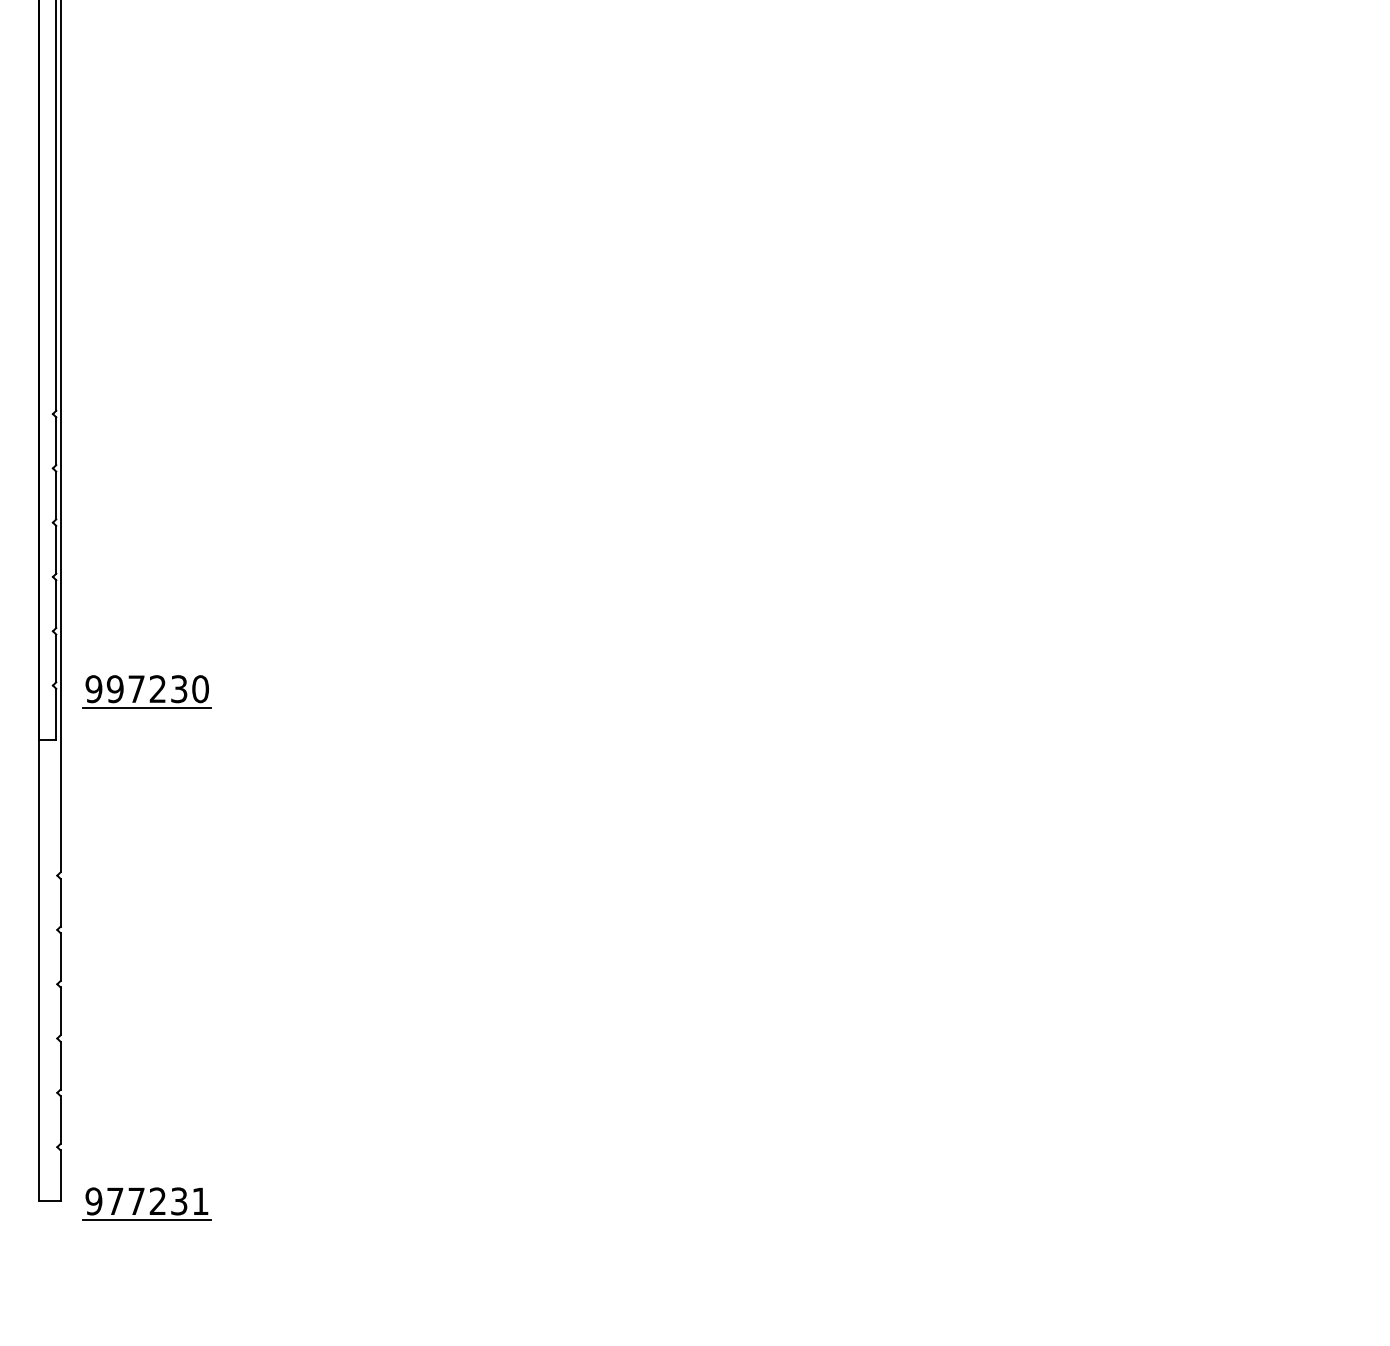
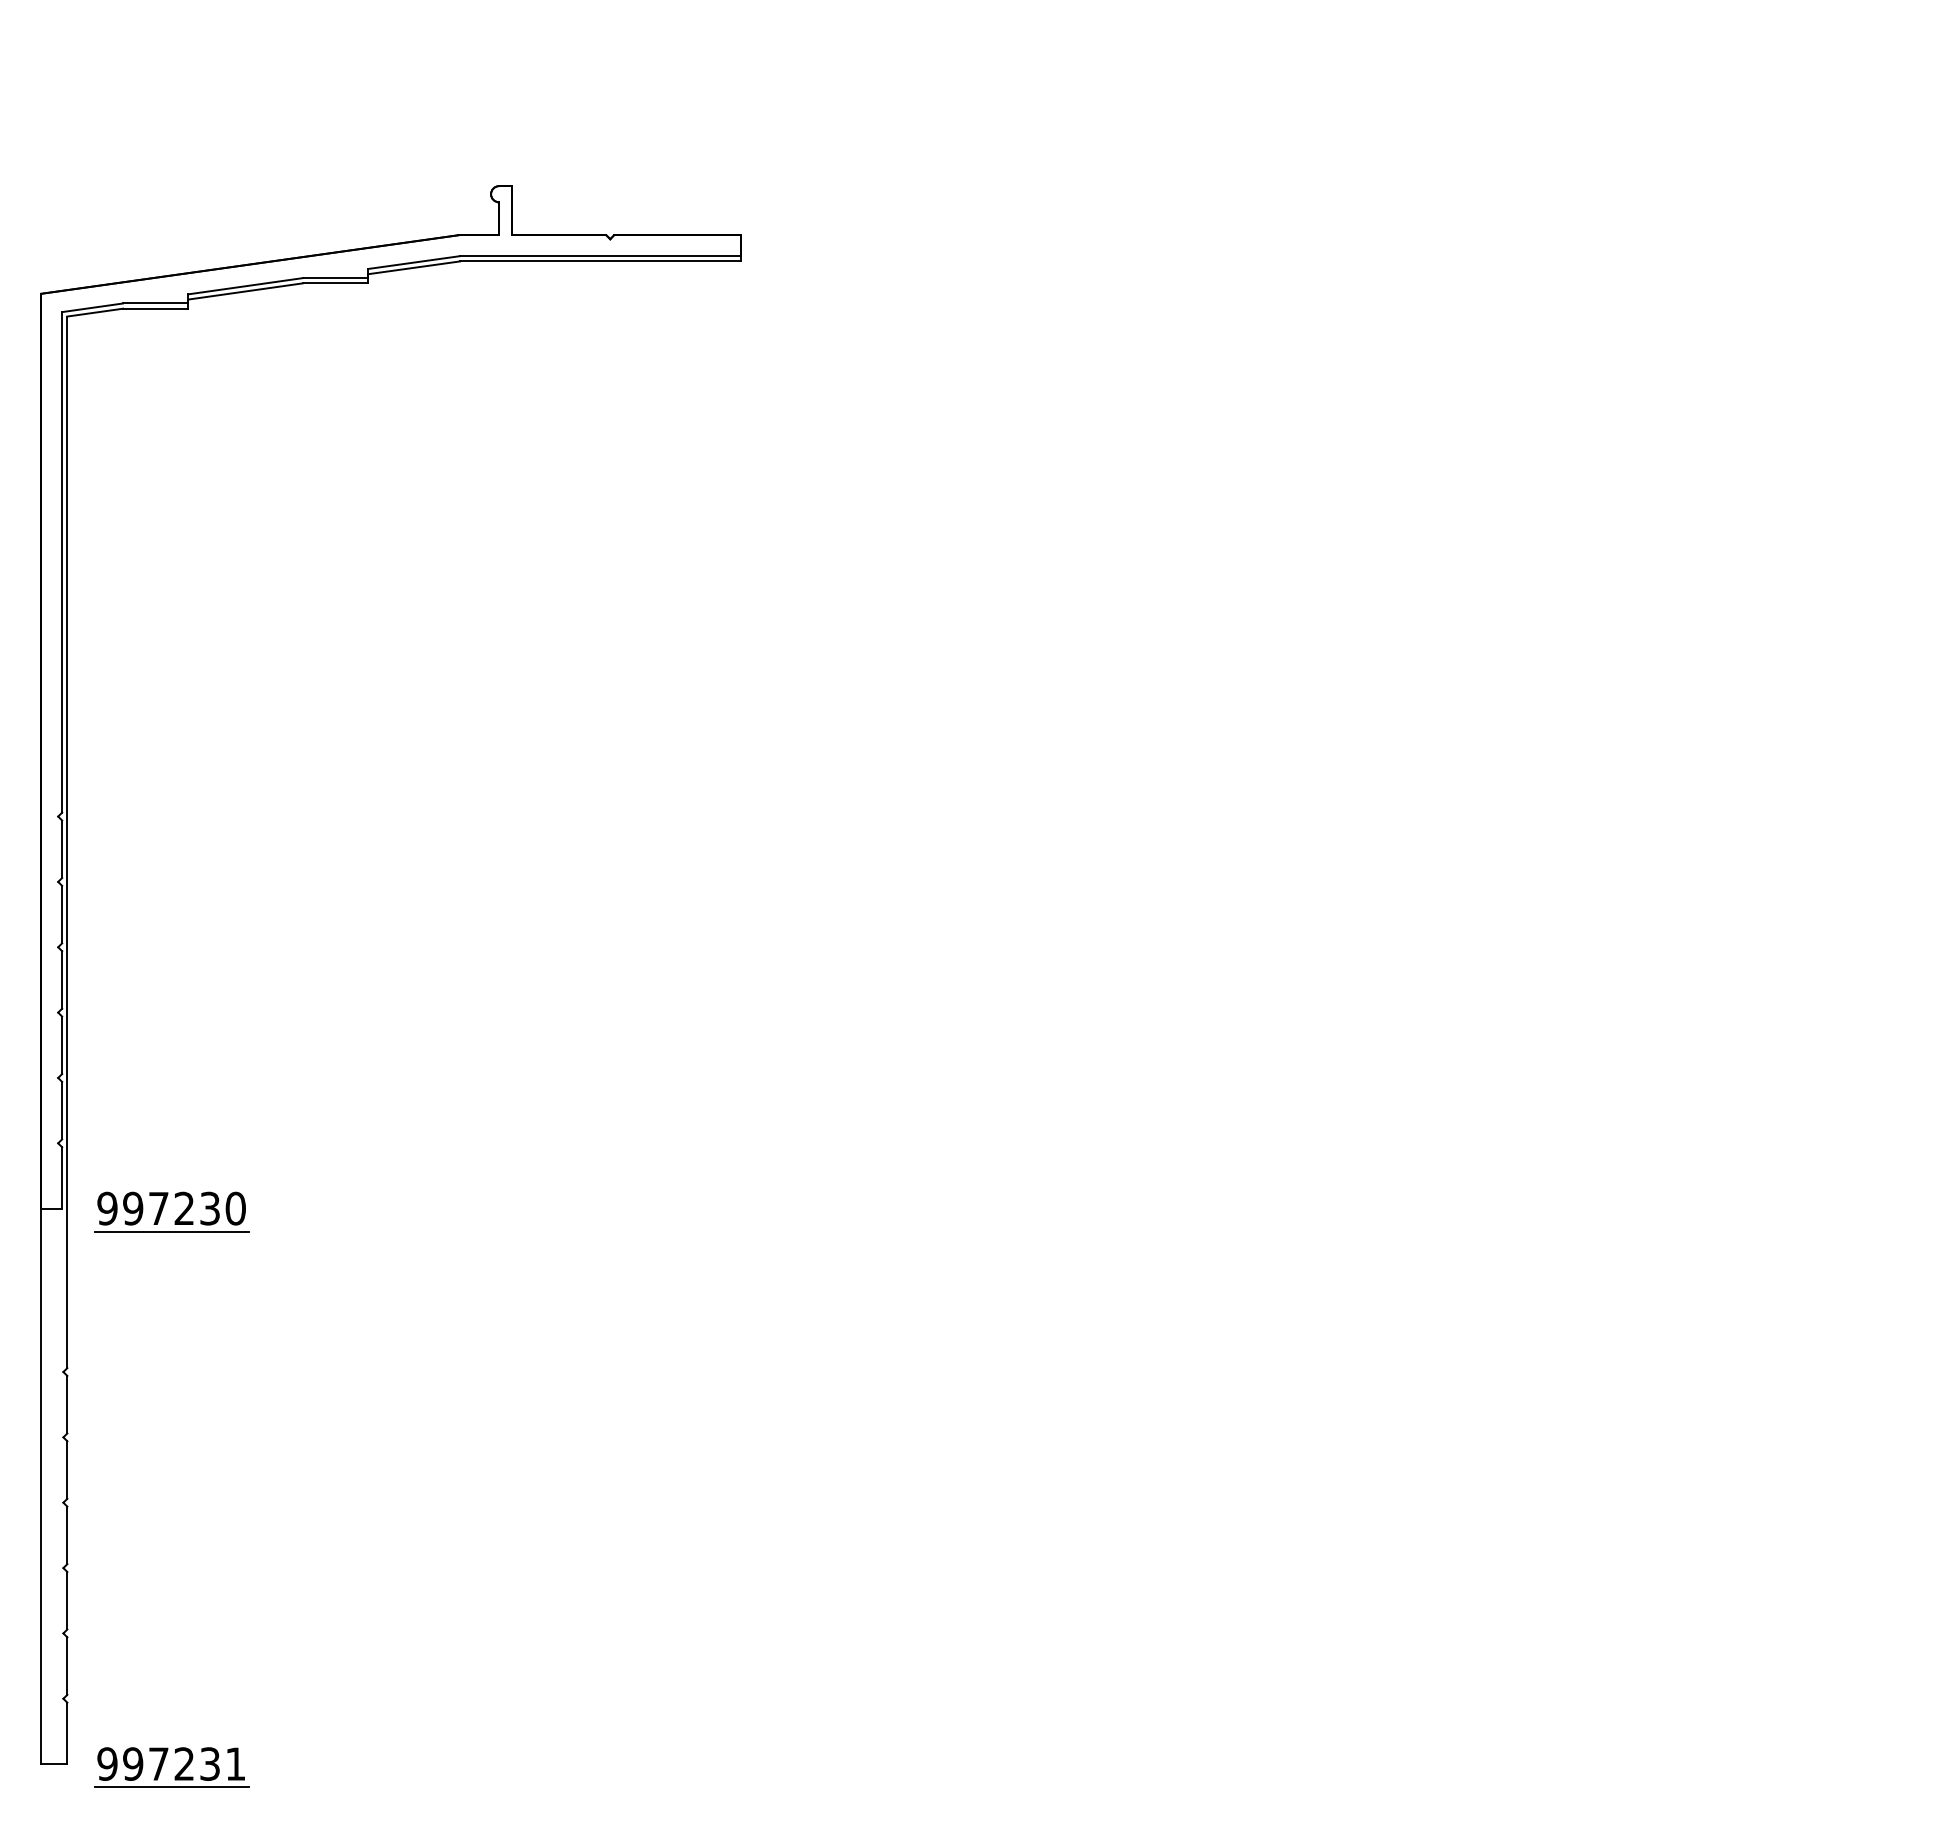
part: (140, 689) -> (163, 1208), moved
text: (115, 1200) -> (133, 1763), 977231 -> 997231

